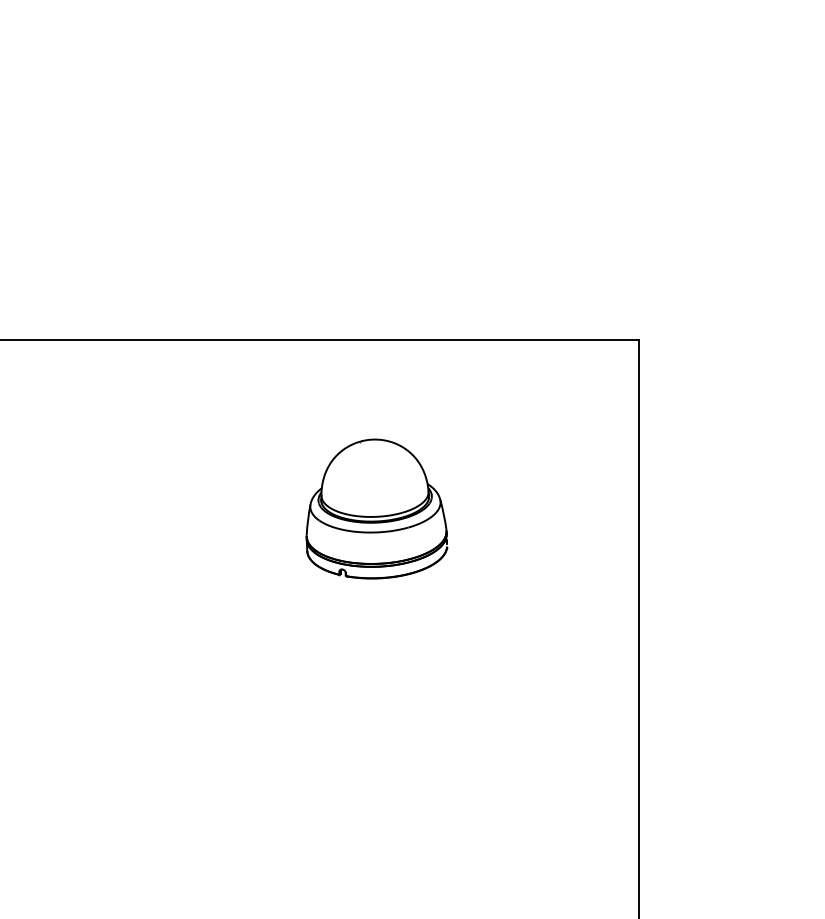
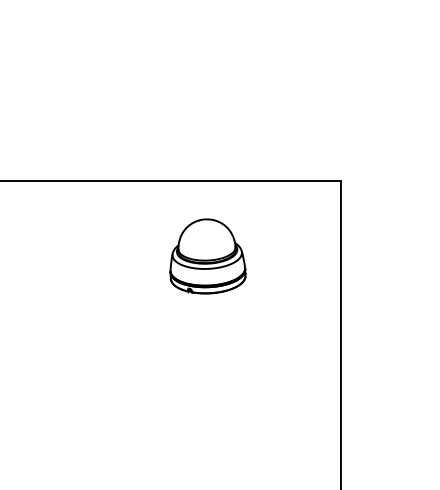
part: (375, 509) -> (207, 256), moved

